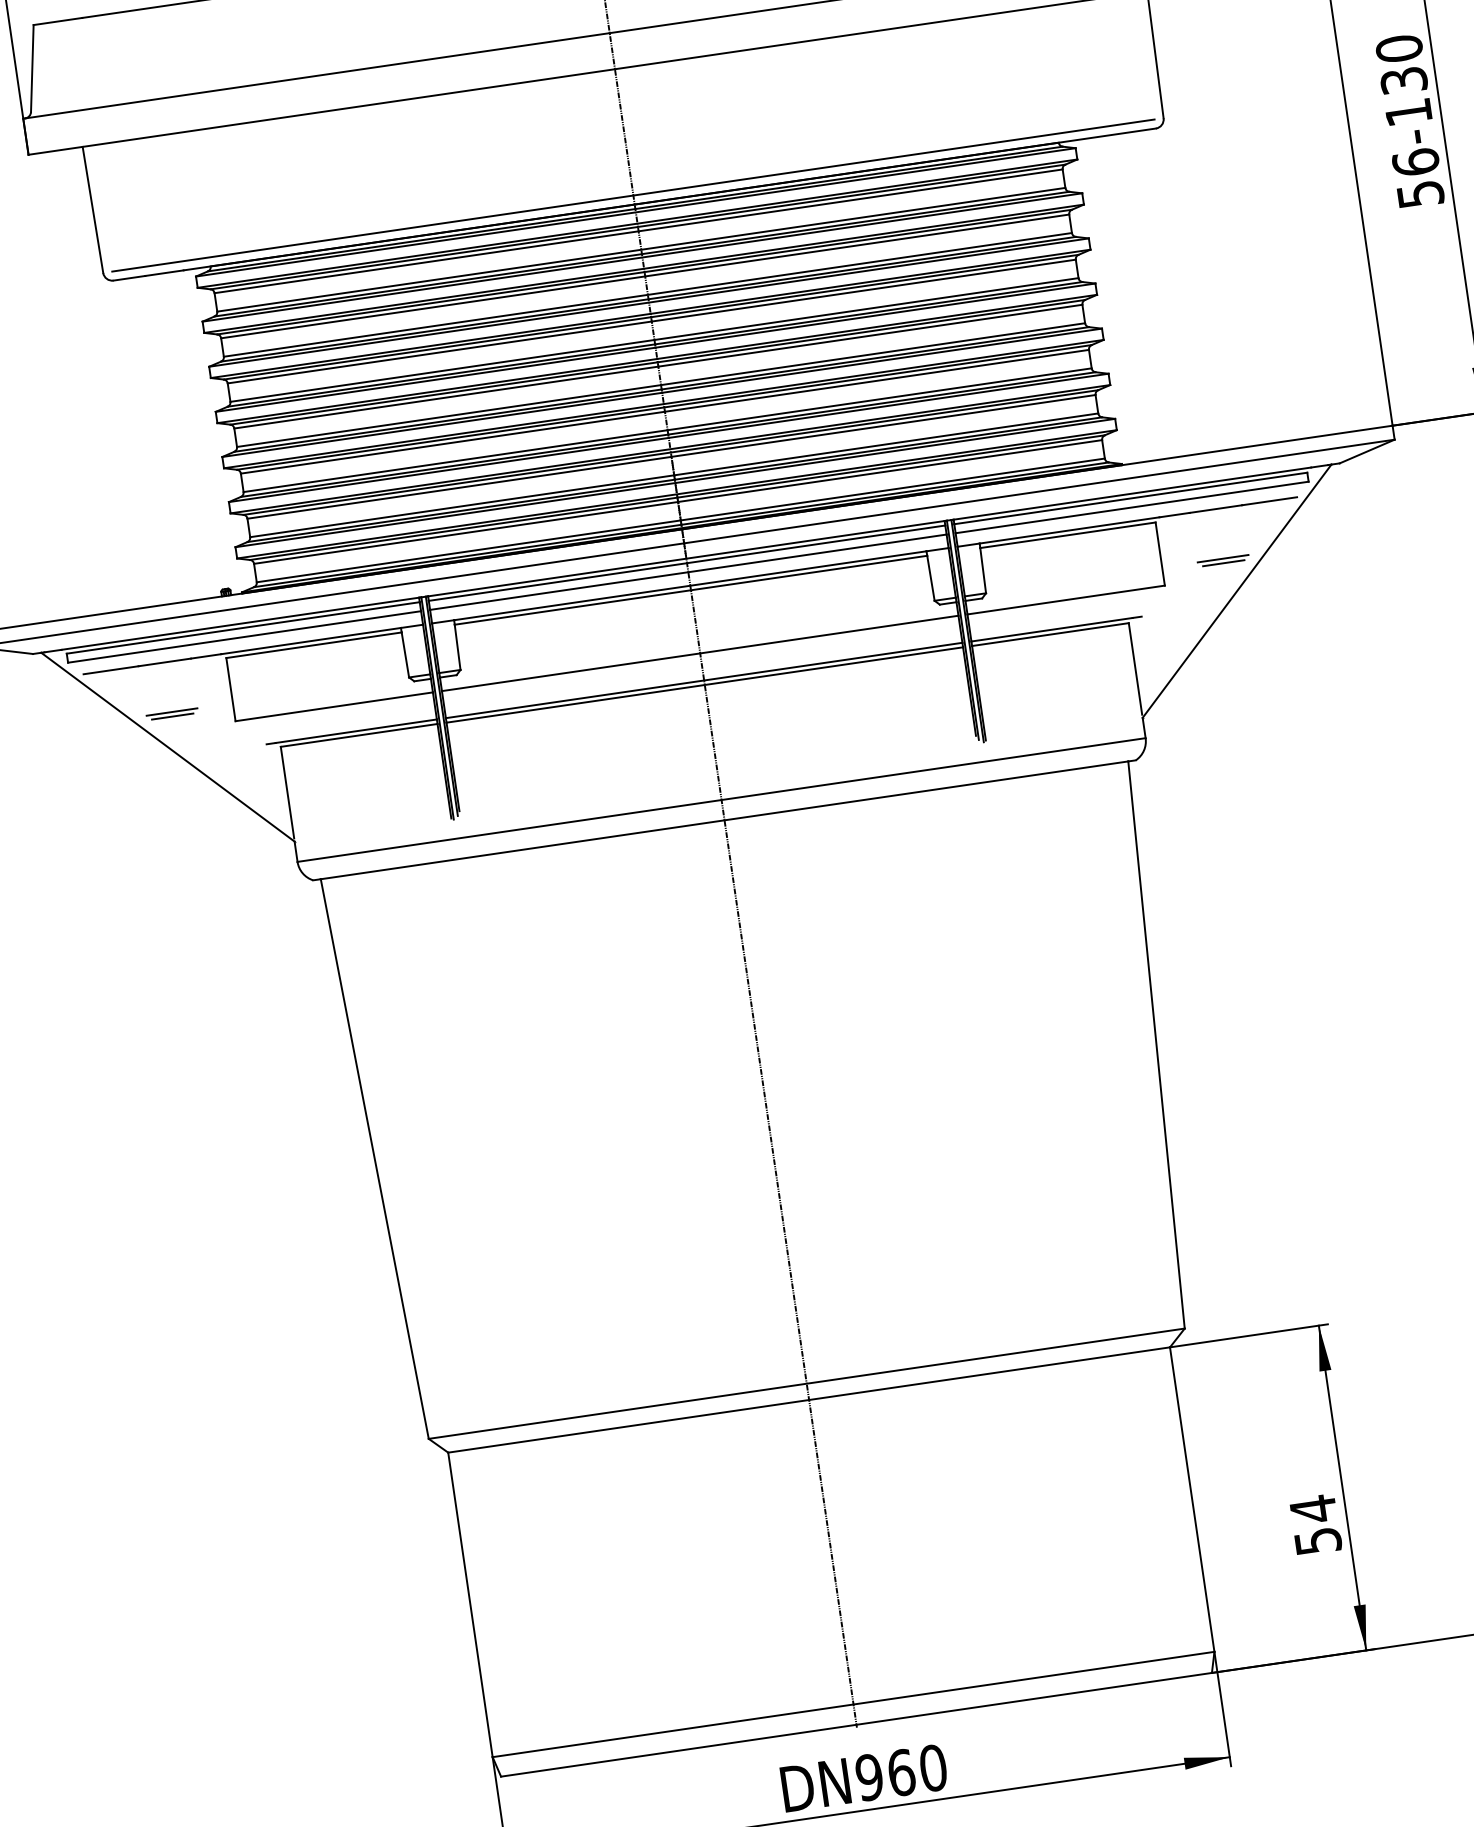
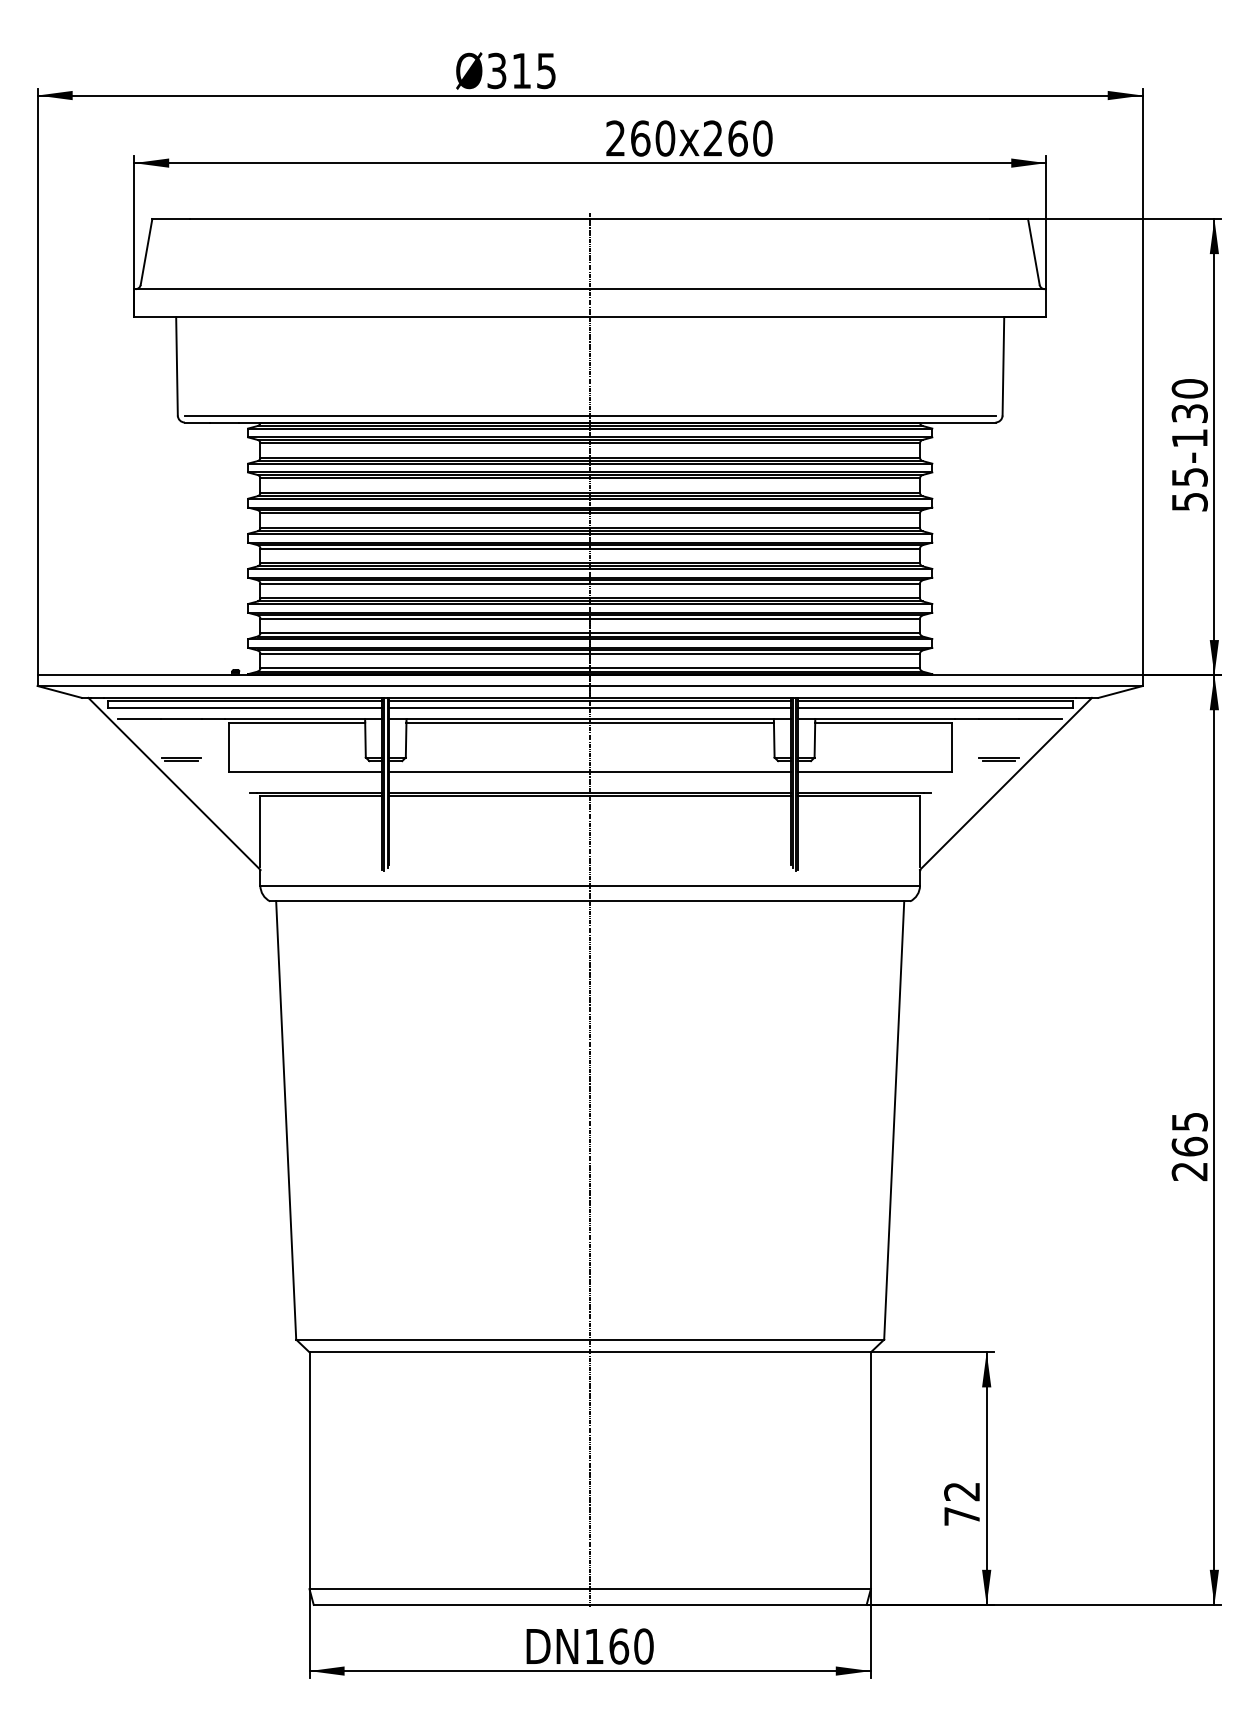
text: (1415, 161) -> (1189, 476), 56- -> 55-
text: (1316, 1524) -> (962, 1503), 54 -> 72
text: (868, 1777) -> (593, 1646), 960 -> 160

